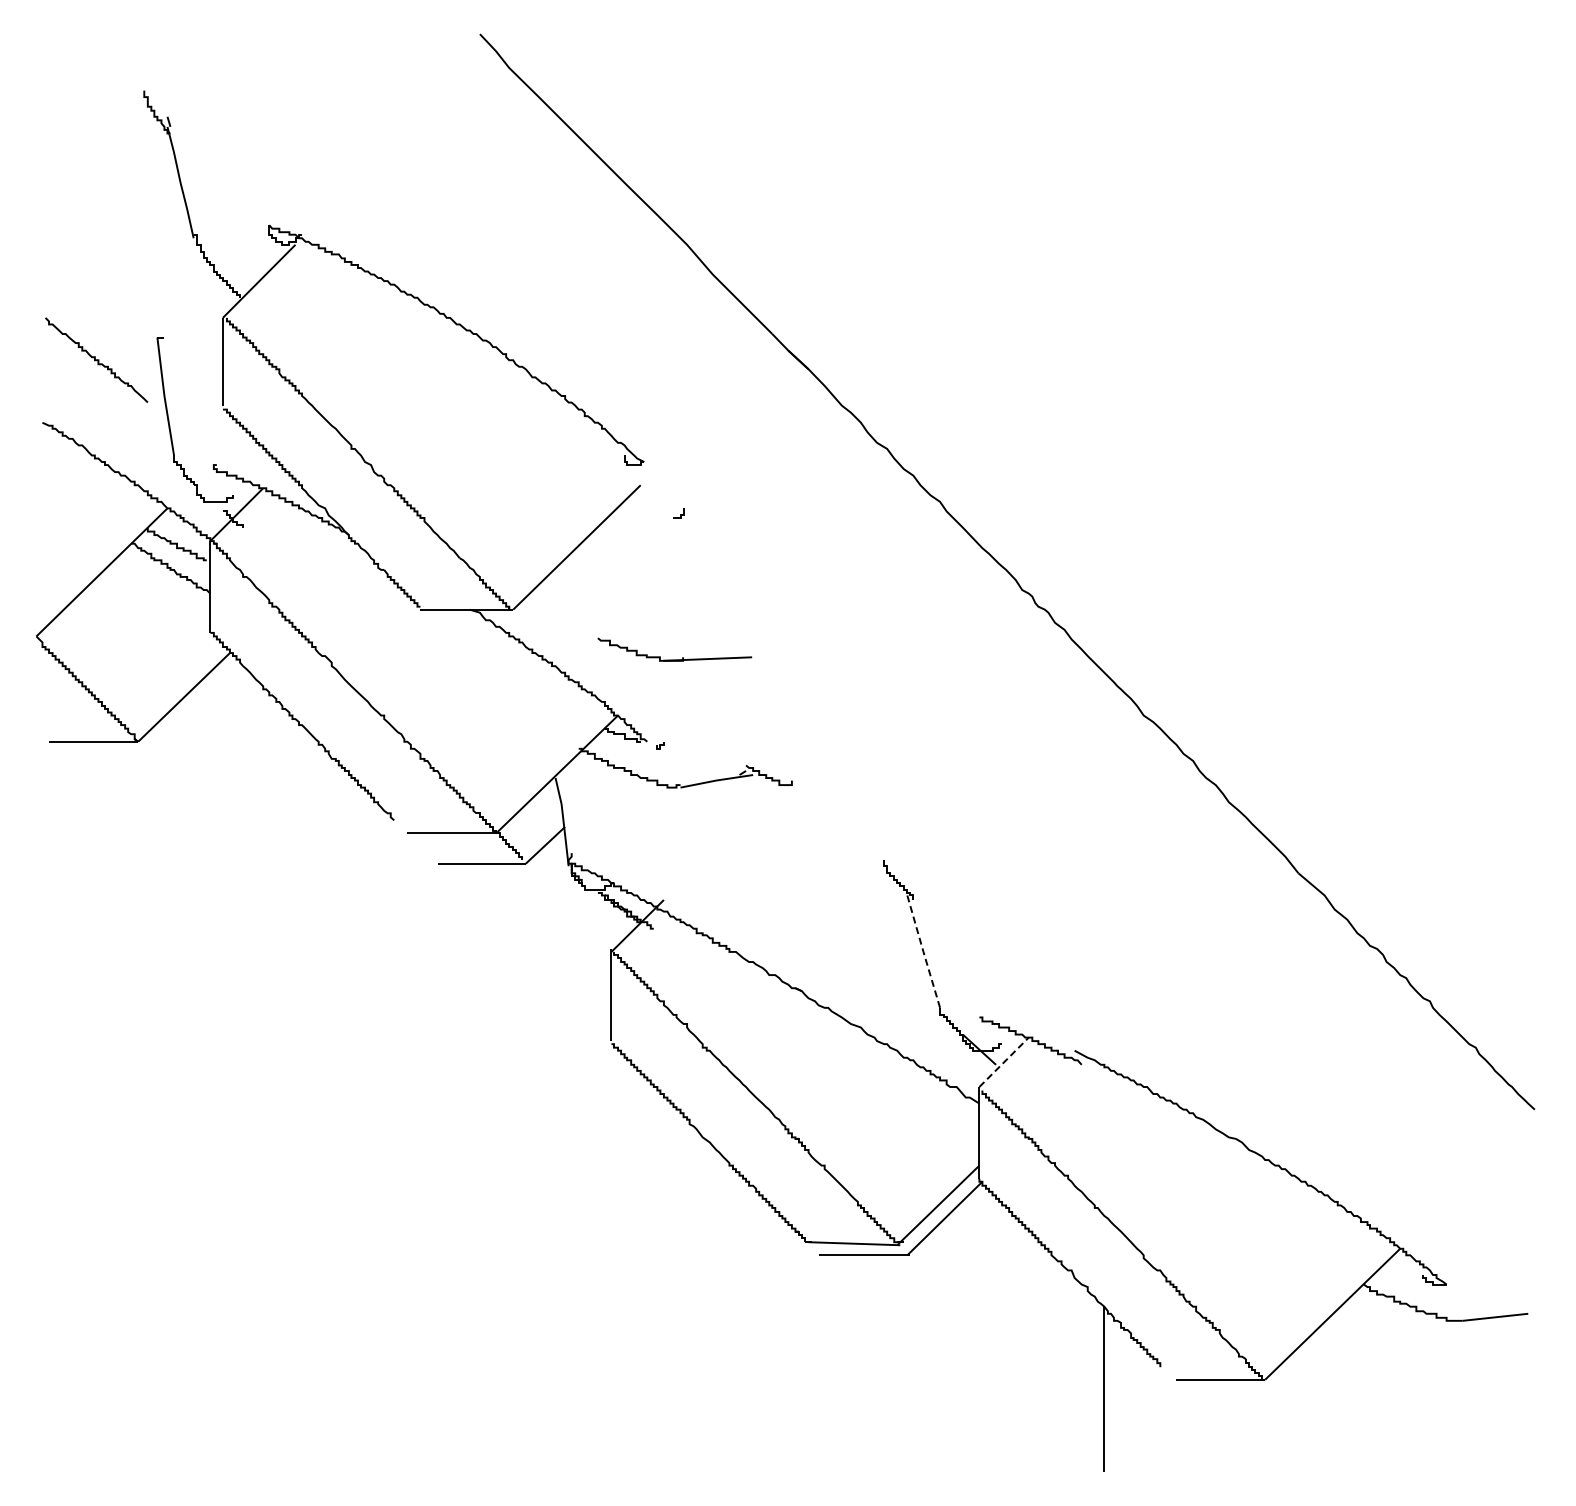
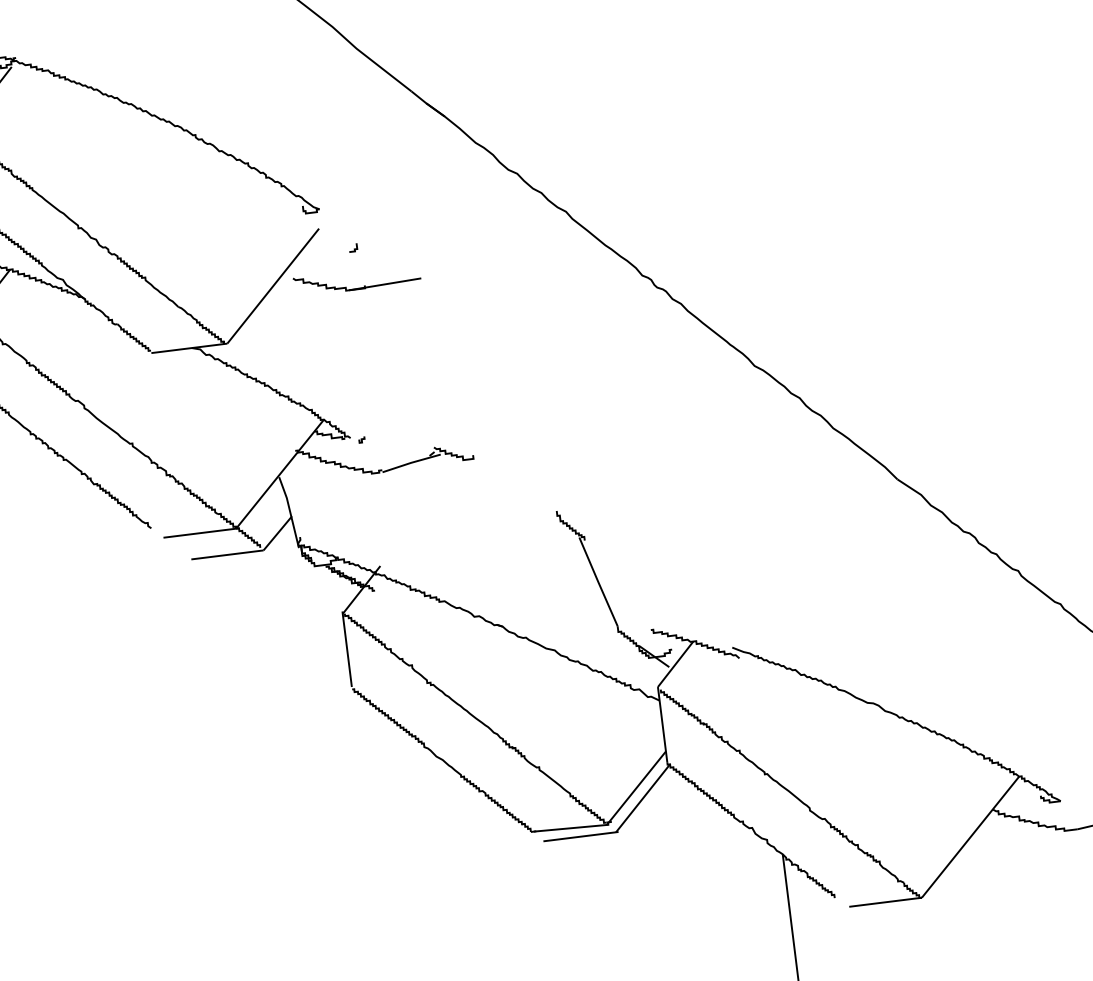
part: (674, 659) -> (357, 288), moved
line: (923, 951) -> (598, 581), dashed -> solid
line: (1004, 1062) -> (675, 664), dashed -> solid

